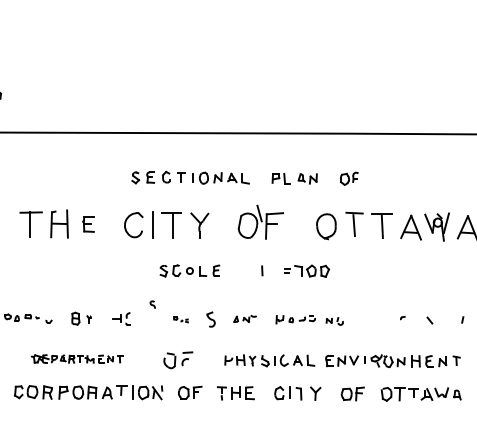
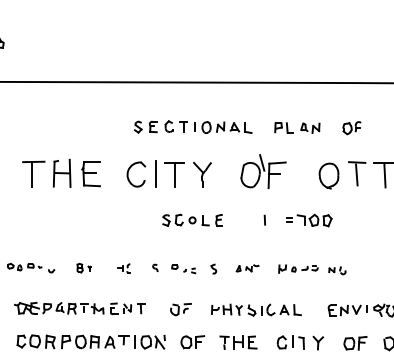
part: (88, 224) -> (91, 173), size x1.67
part: (152, 304) -> (155, 267), moved
part: (81, 318) -> (84, 267), size x0.71
part: (120, 319) -> (123, 268), size x0.71
part: (180, 319) -> (183, 268), size x1.67
part: (211, 319) -> (214, 268), size x0.62
part: (76, 358) -> (79, 307), size x1.43
part: (178, 359) -> (181, 308), size x0.71
part: (269, 360) -> (256, 309), moved

